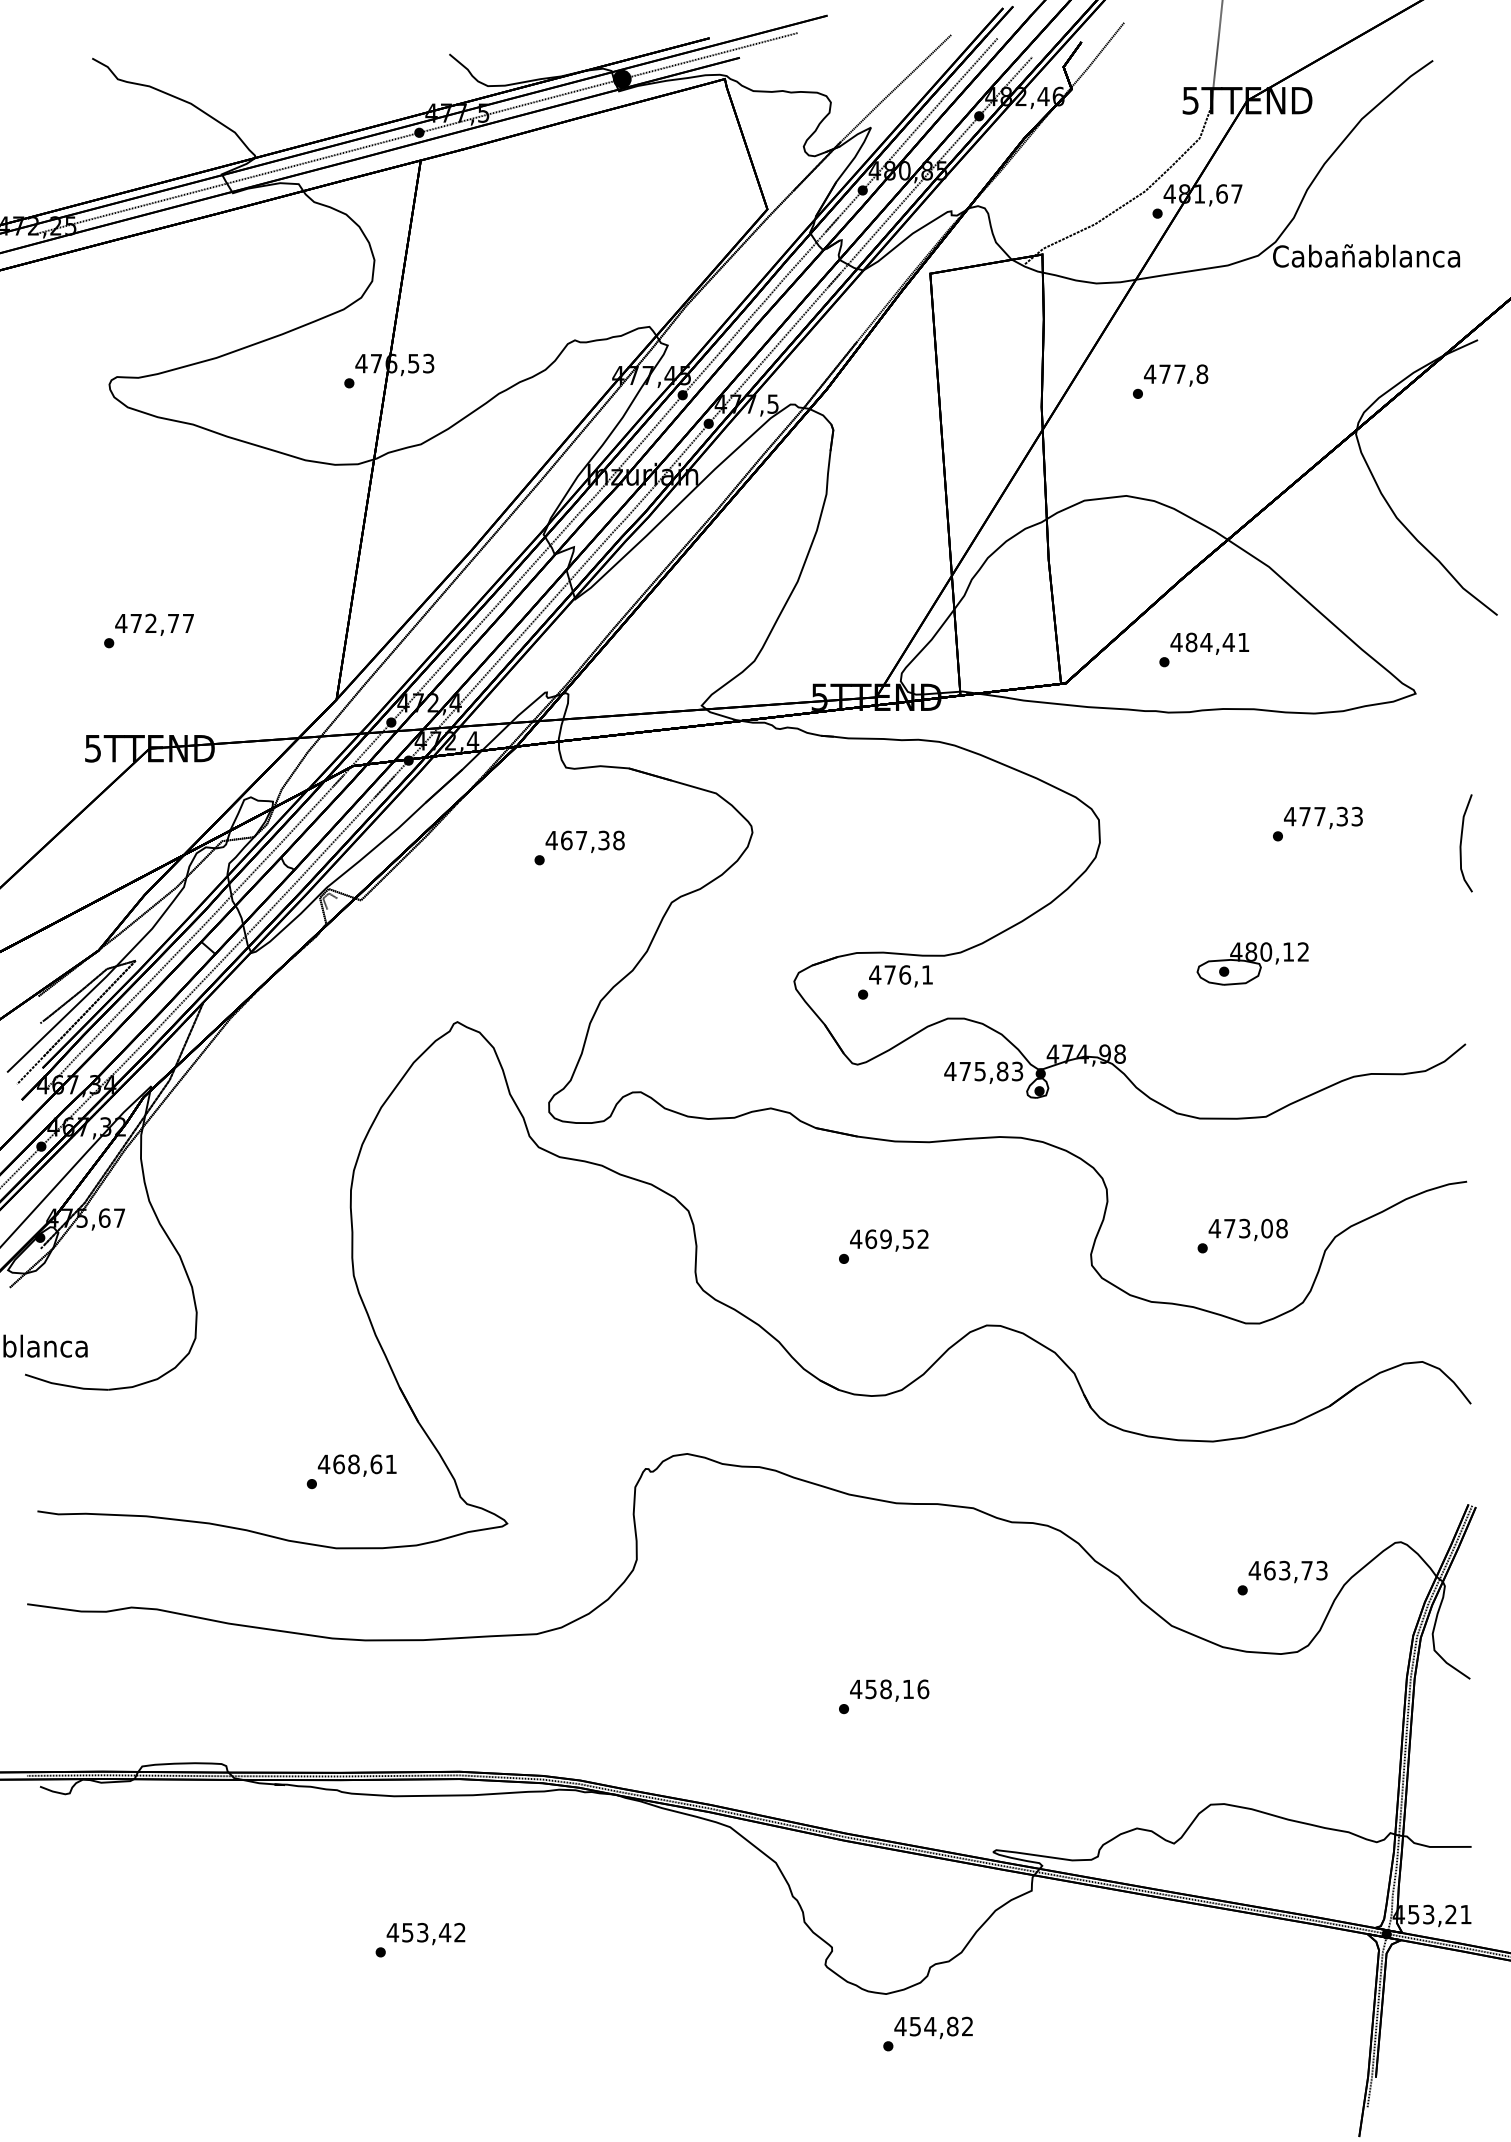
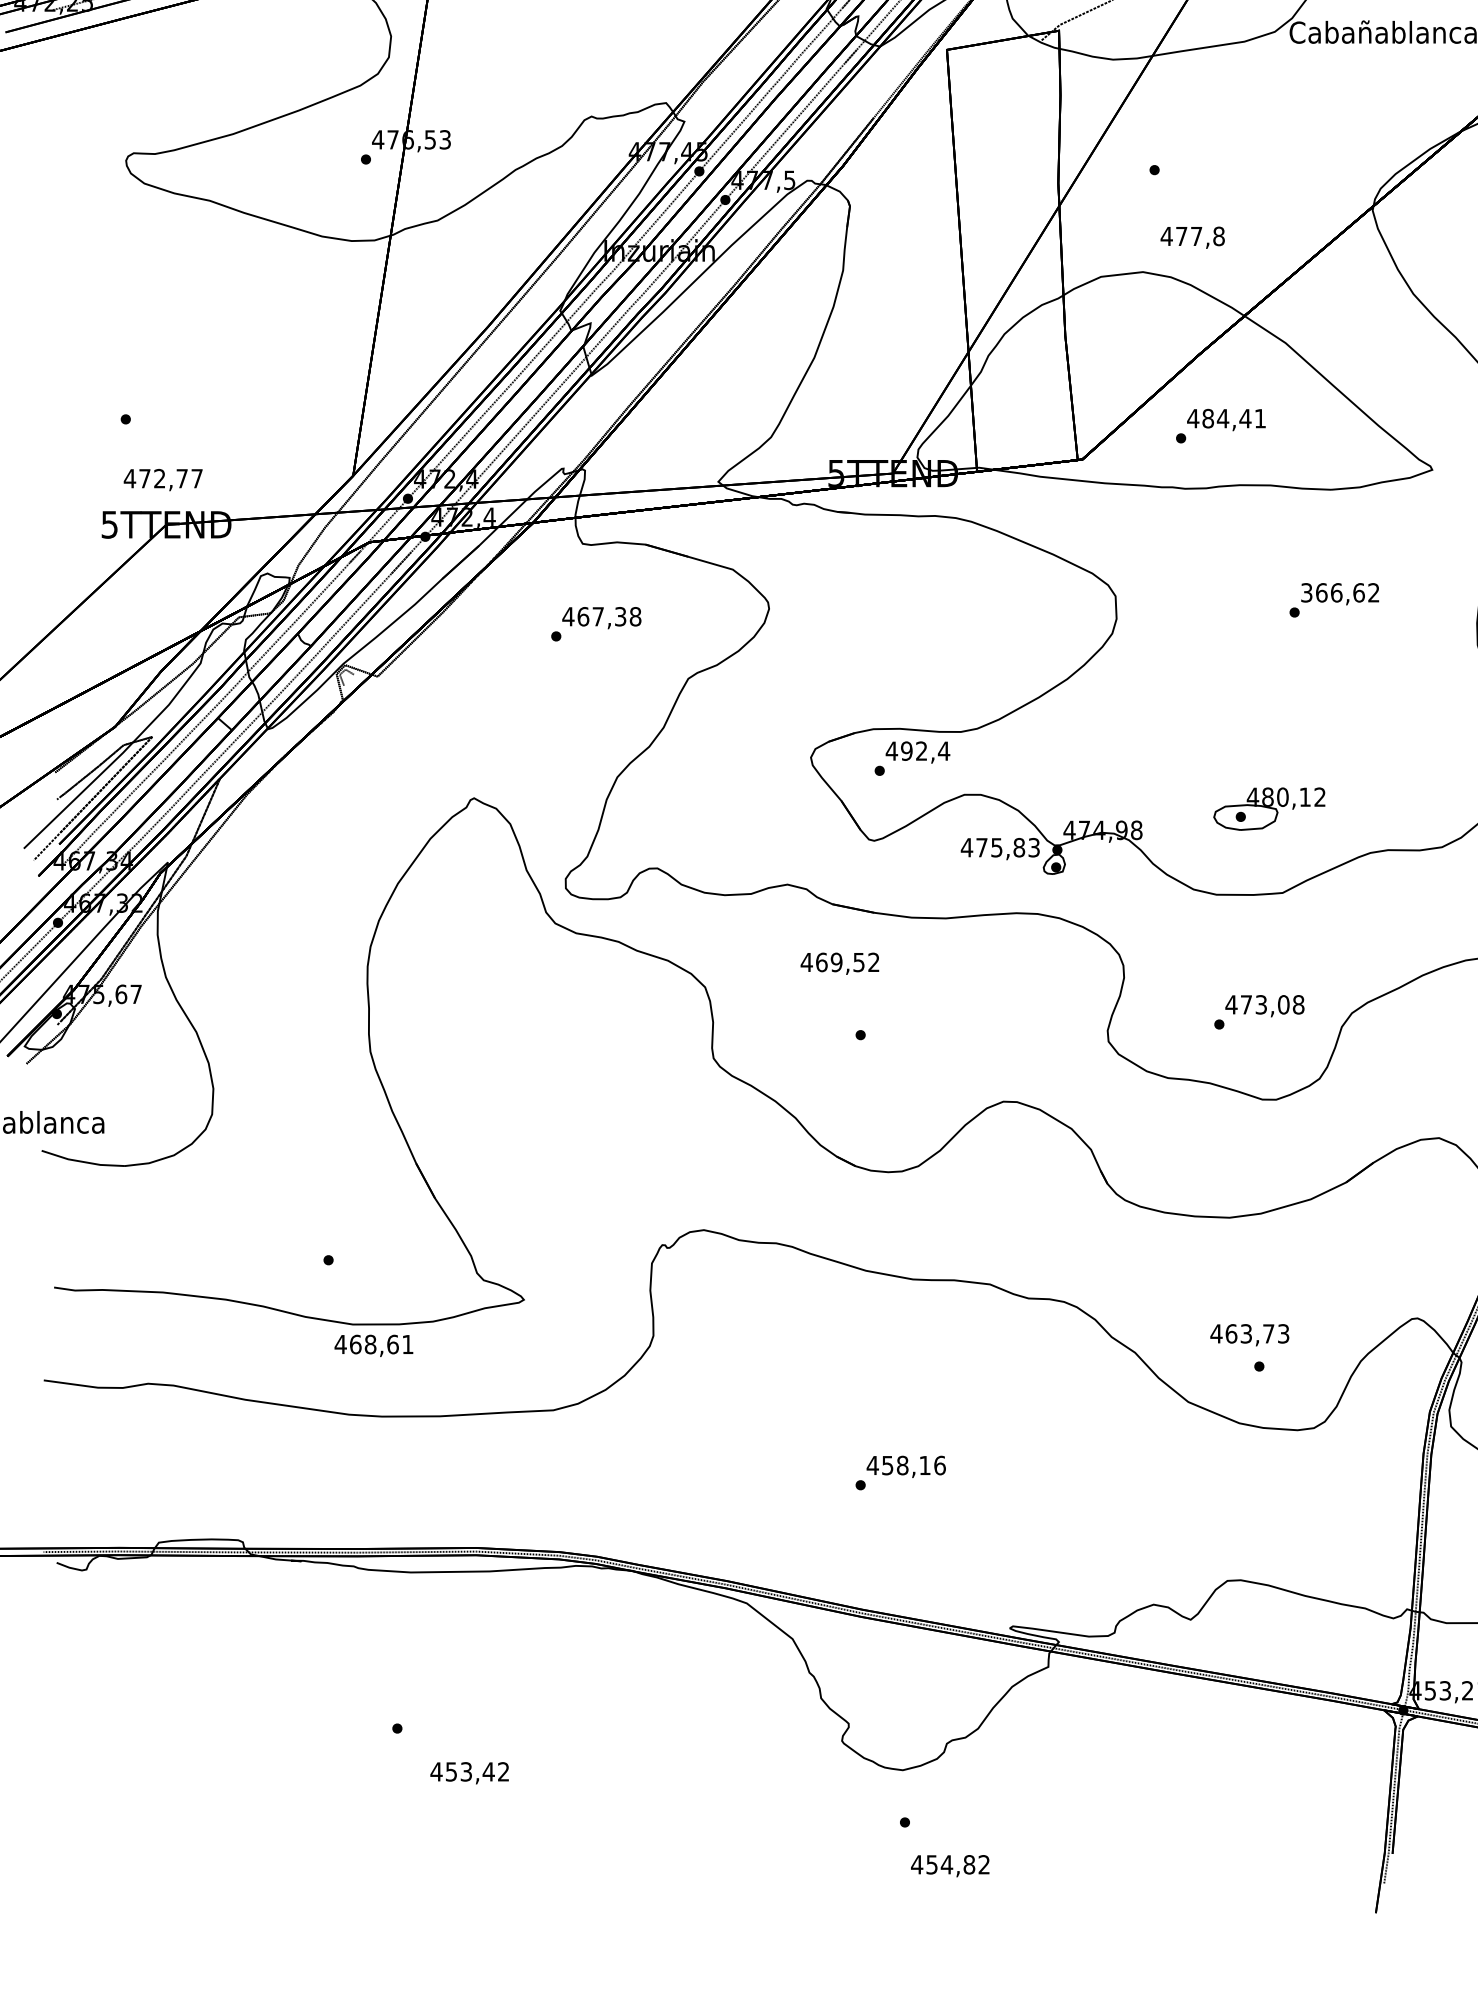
text: (1176, 375) -> (1193, 237), moved
text: (154, 624) -> (163, 479), moved
text: (1323, 816) -> (1340, 592), 477,33 -> 366,62
part: (1252, 963) -> (1269, 808), moved
text: (908, 974) -> (925, 750), 476,1 -> 492,4
text: (889, 1240) -> (840, 963), moved
text: (356, 1465) -> (373, 1345), moved
text: (1287, 1571) -> (1249, 1334), moved
text: (425, 1934) -> (469, 1773), moved
text: (933, 2027) -> (950, 1865), moved

